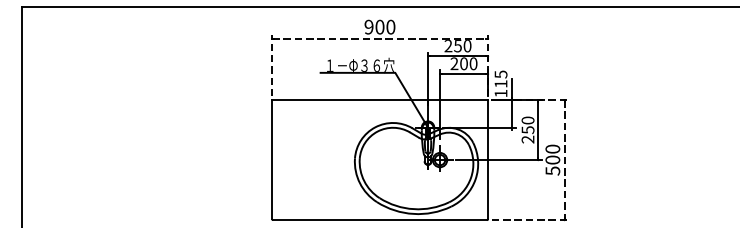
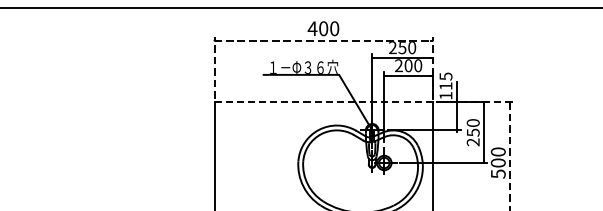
text: (368, 26) -> (312, 28), 900 -> 400
line: (380, 100) -> (324, 102), solid -> dashed

